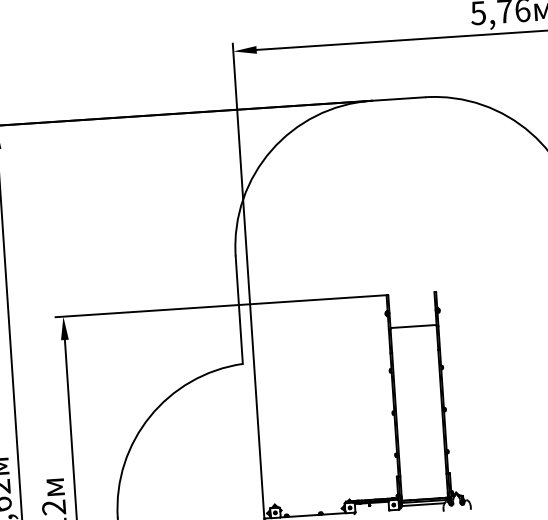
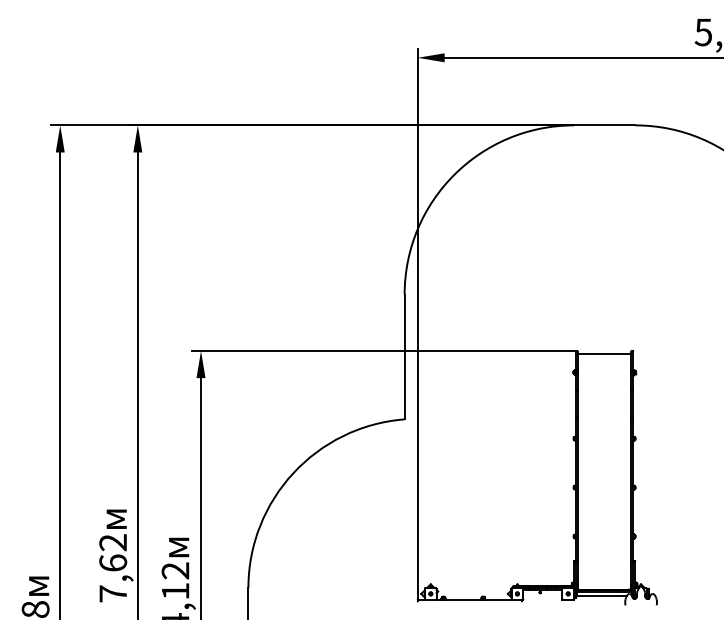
line: (413, 326) -> (604, 354), moved

